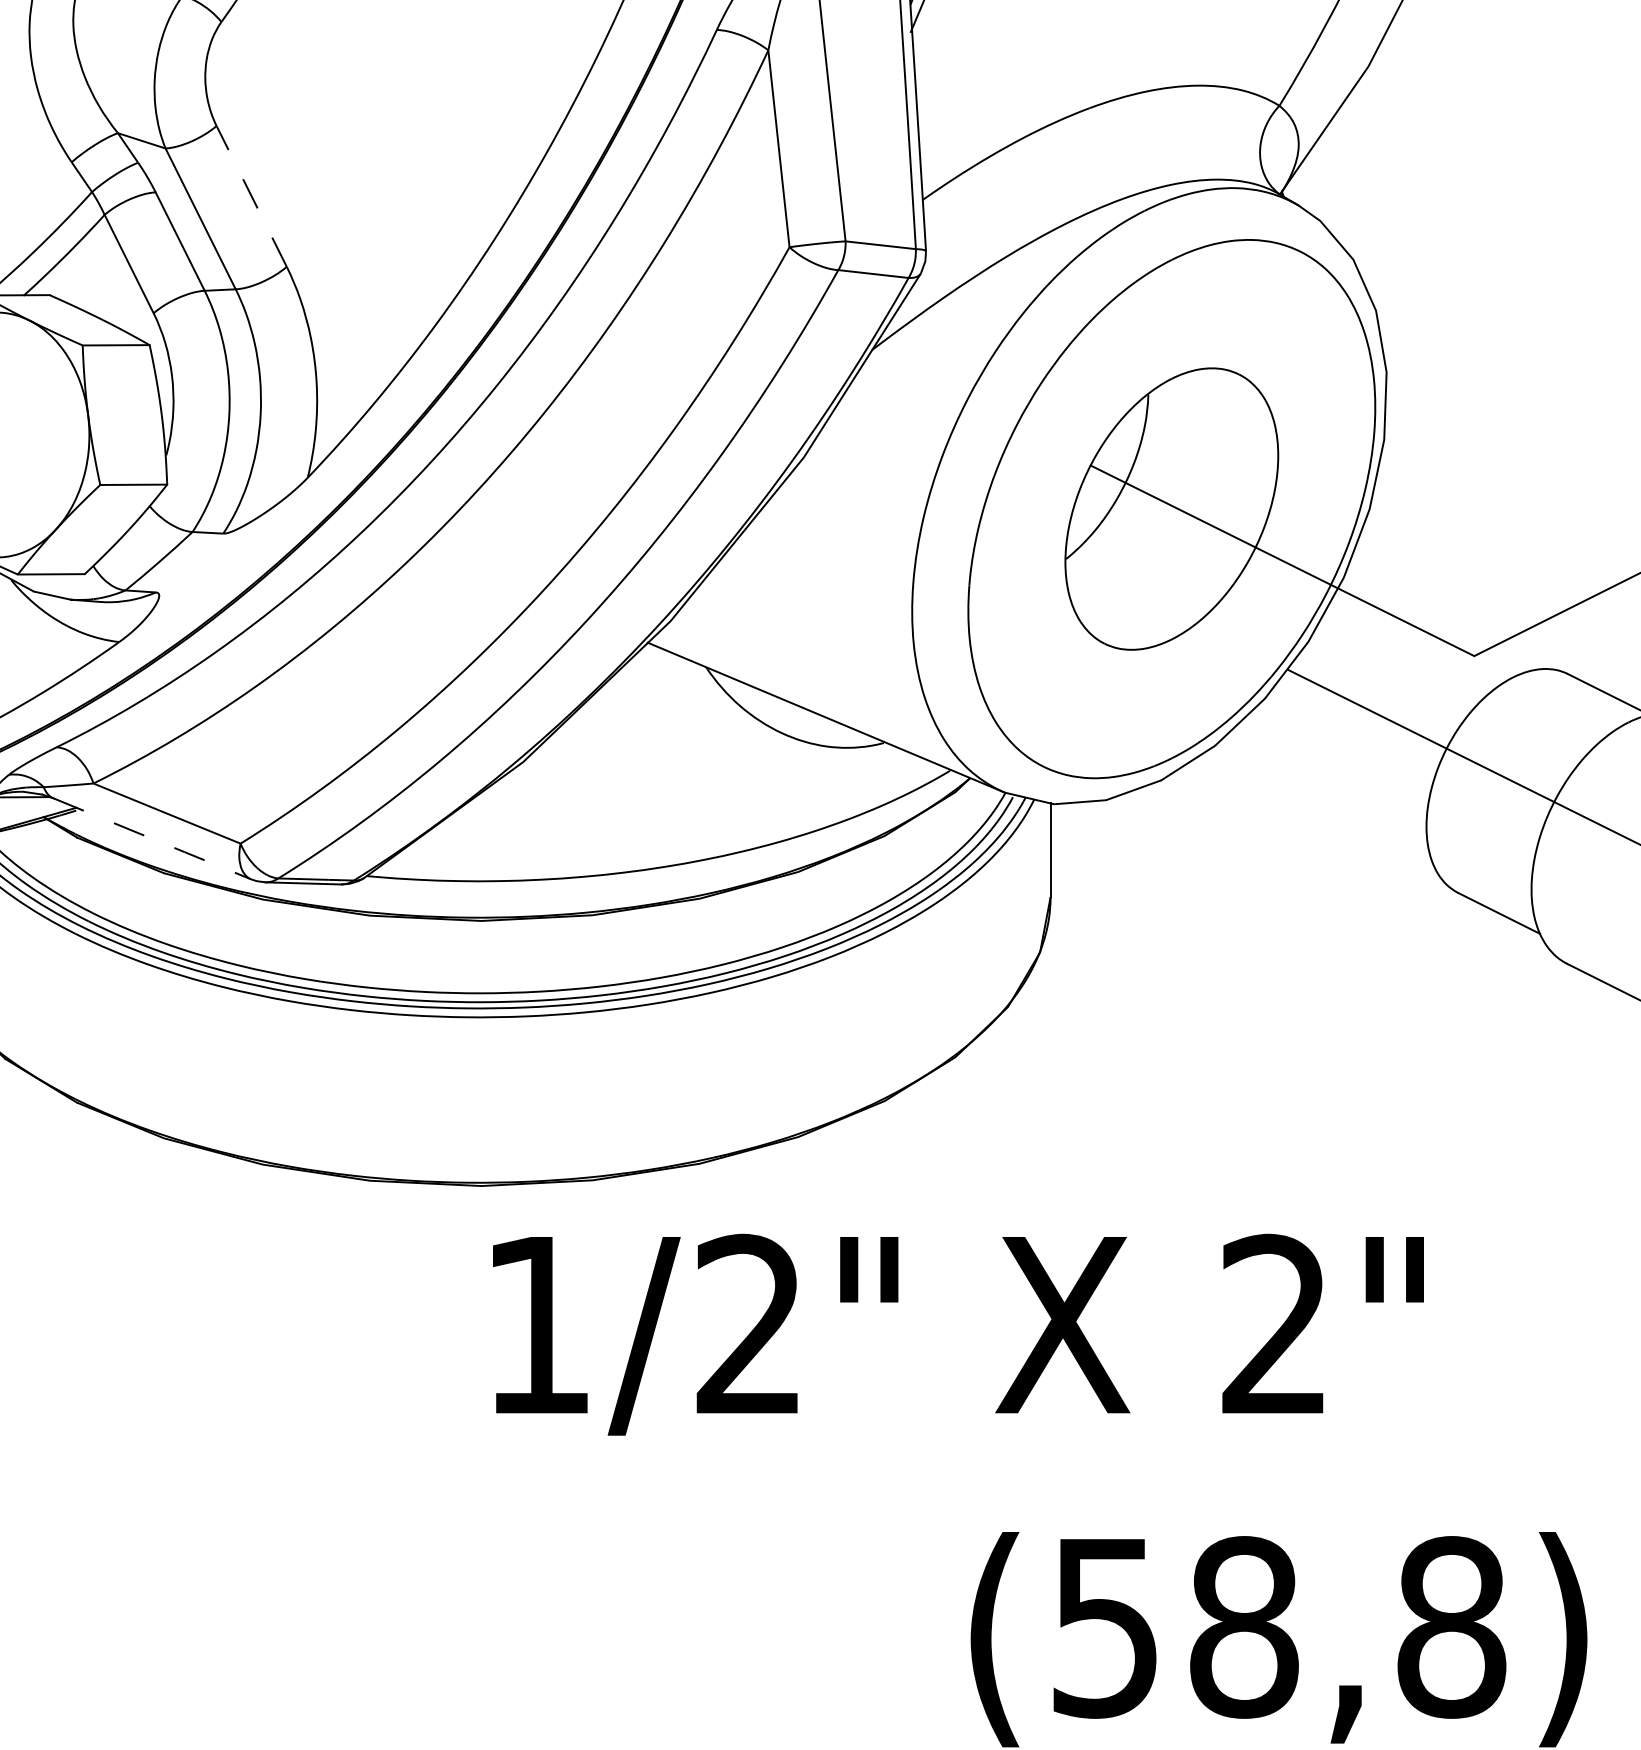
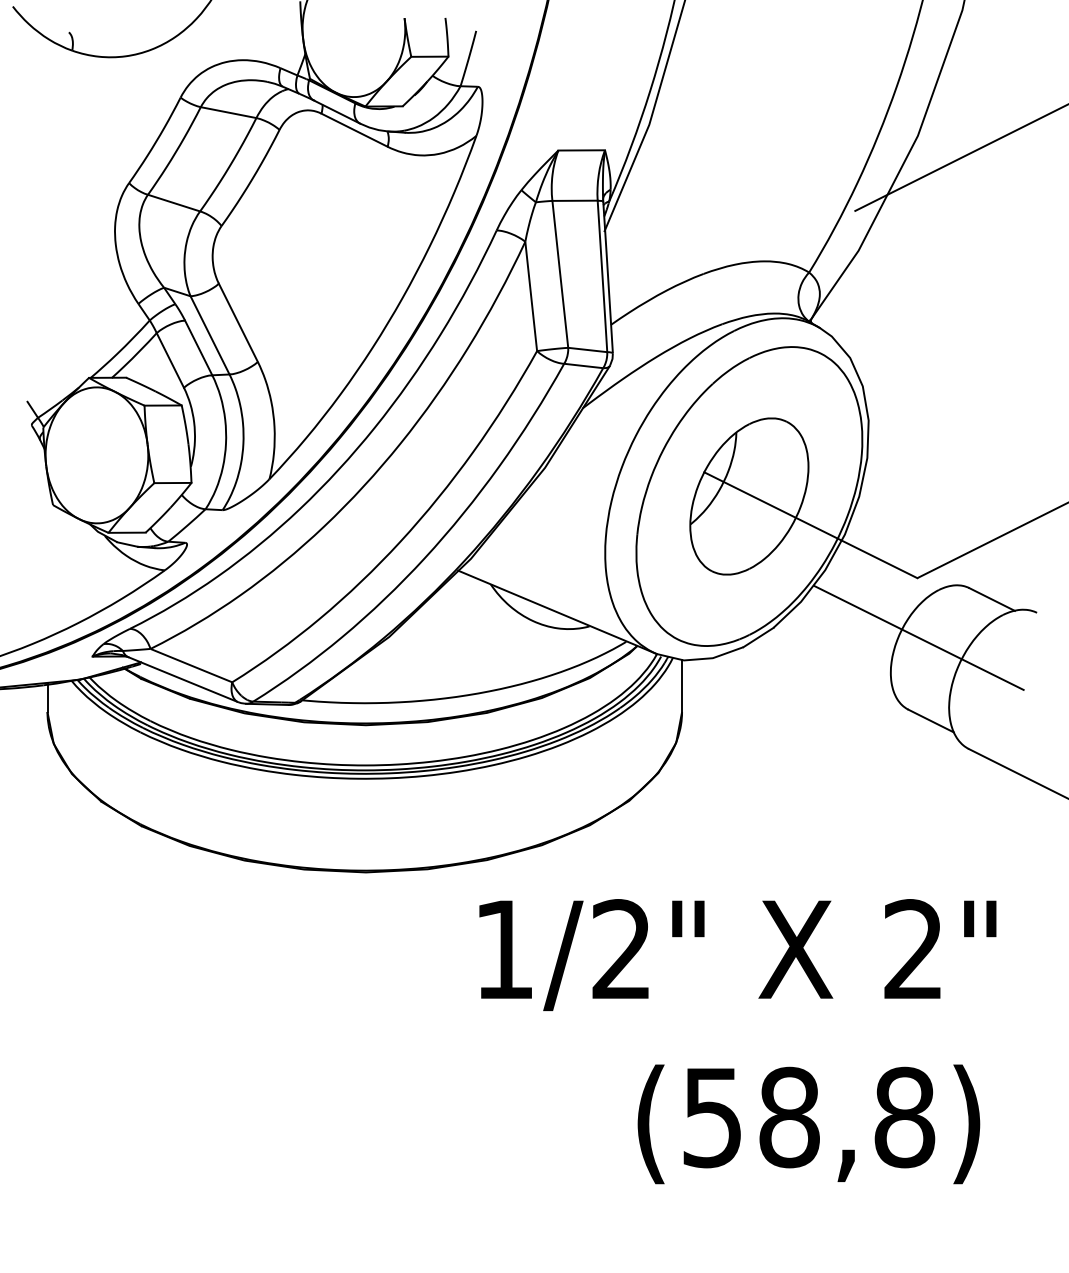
line: (251, 195) -> (238, 322), dashed -> solid
line: (152, 838) -> (183, 679), dashed -> solid
text: (957, 1333) -> (737, 954), moved

